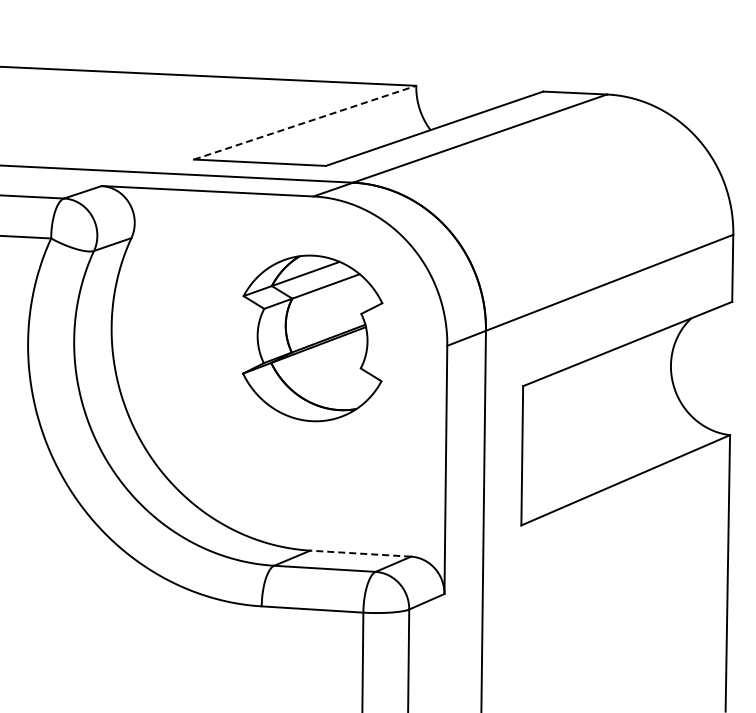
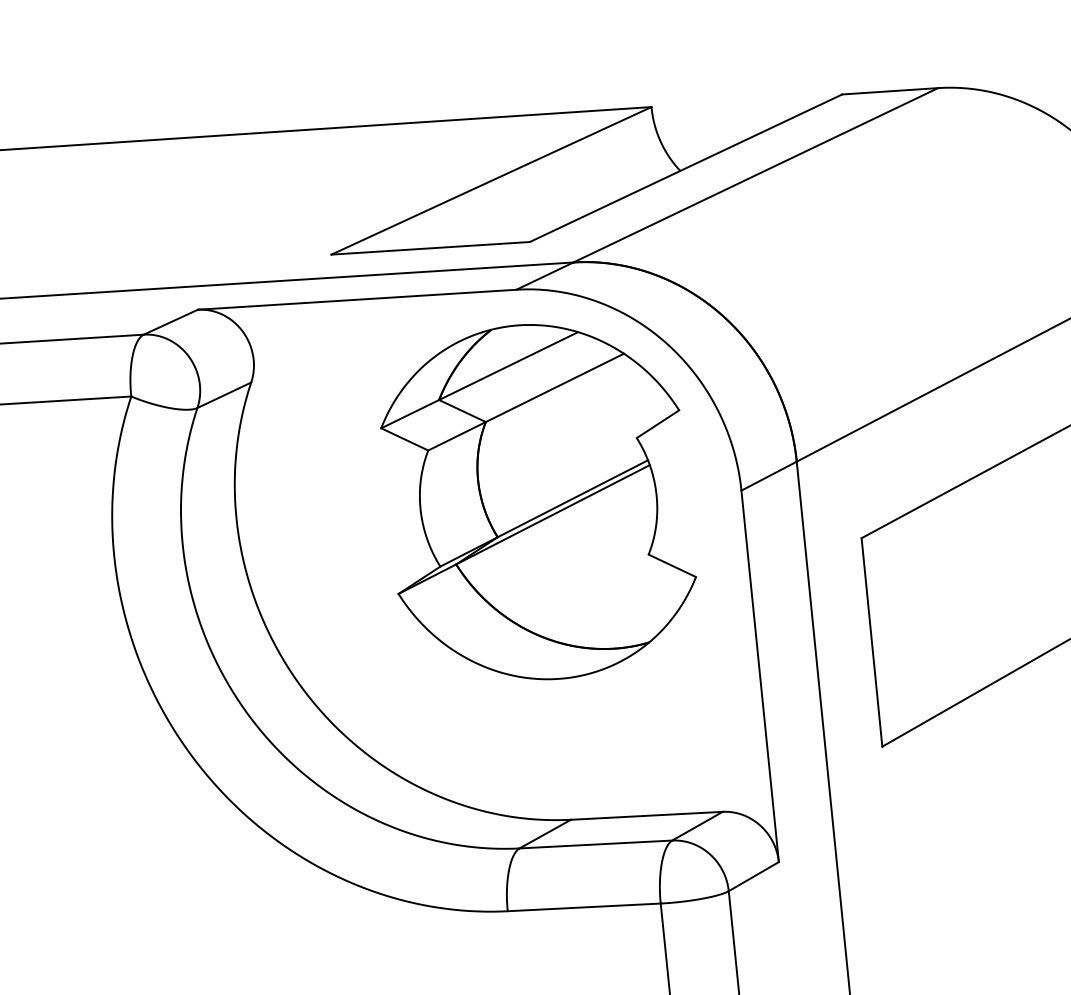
line: (305, 122) -> (492, 180), dashed -> solid
part: (312, 338) -> (538, 502), size x1.43
line: (360, 553) -> (646, 815), dashed -> solid

